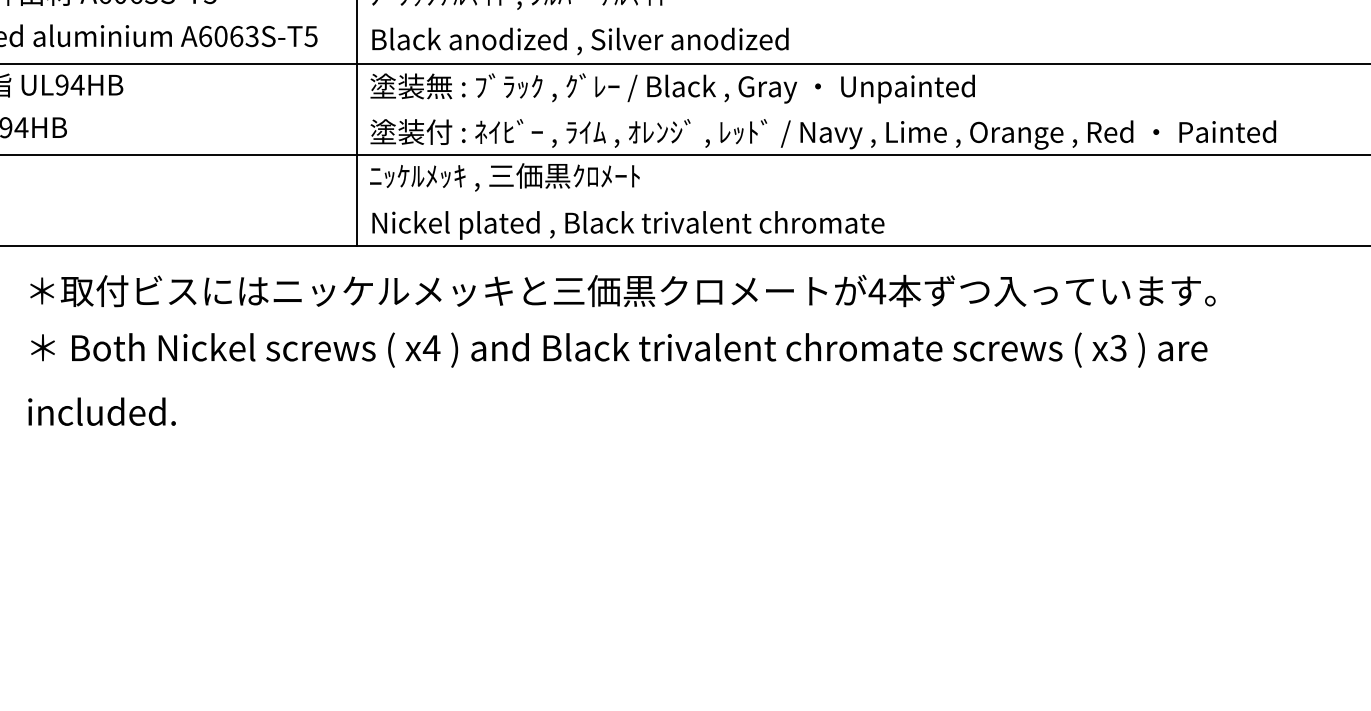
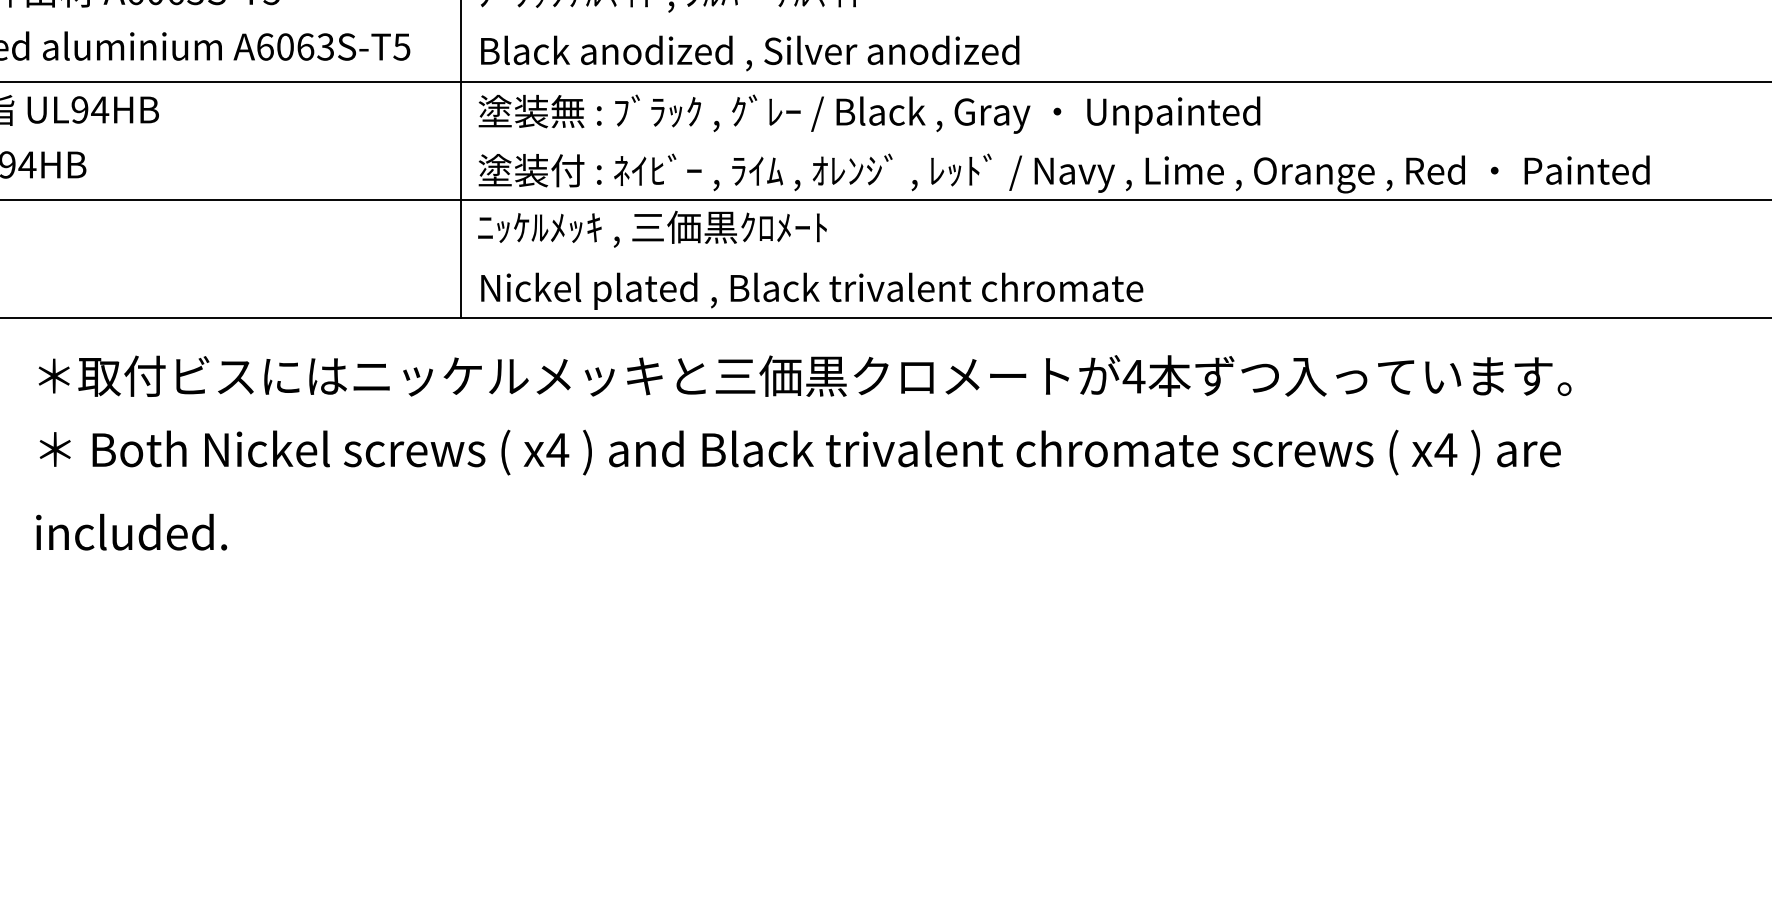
text: (1118, 347) -> (1445, 449), x3 -> x4

